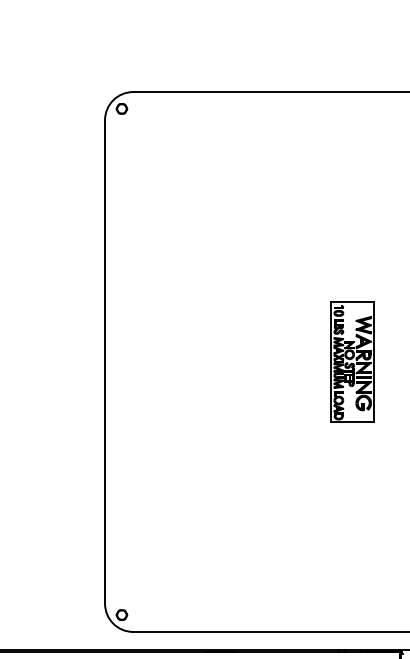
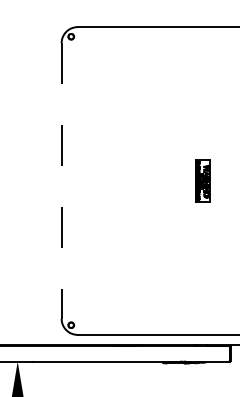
part: (352, 361) -> (202, 180), size x0.6
line: (104, 362) -> (61, 181), solid -> dashed

